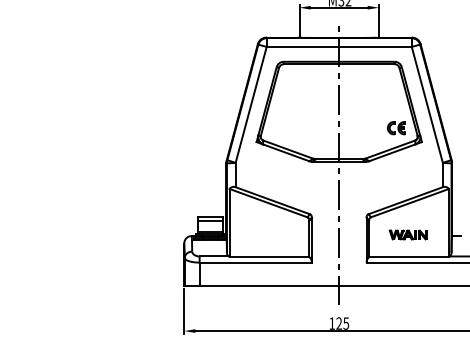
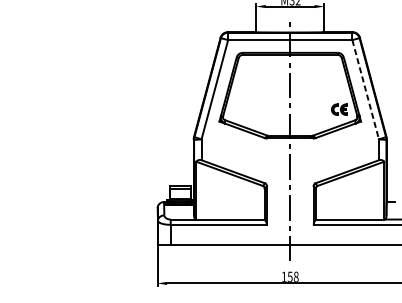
line: (427, 105) -> (365, 90), solid -> dashed
part: (407, 234) -> (348, 200), removed
text: (342, 323) -> (293, 276), 125 -> 158

